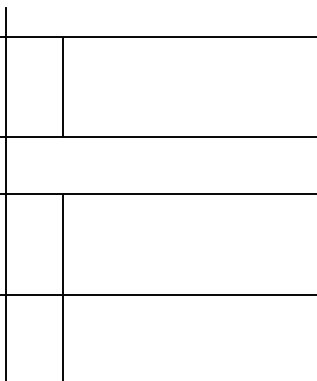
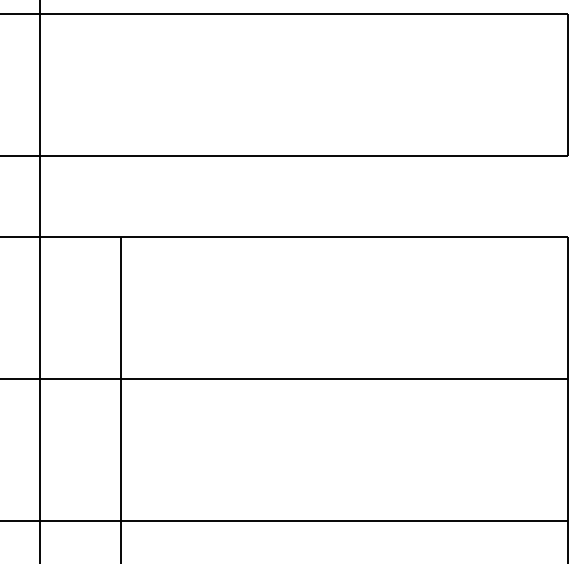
line: (63, 87) -> (121, 85), removed

